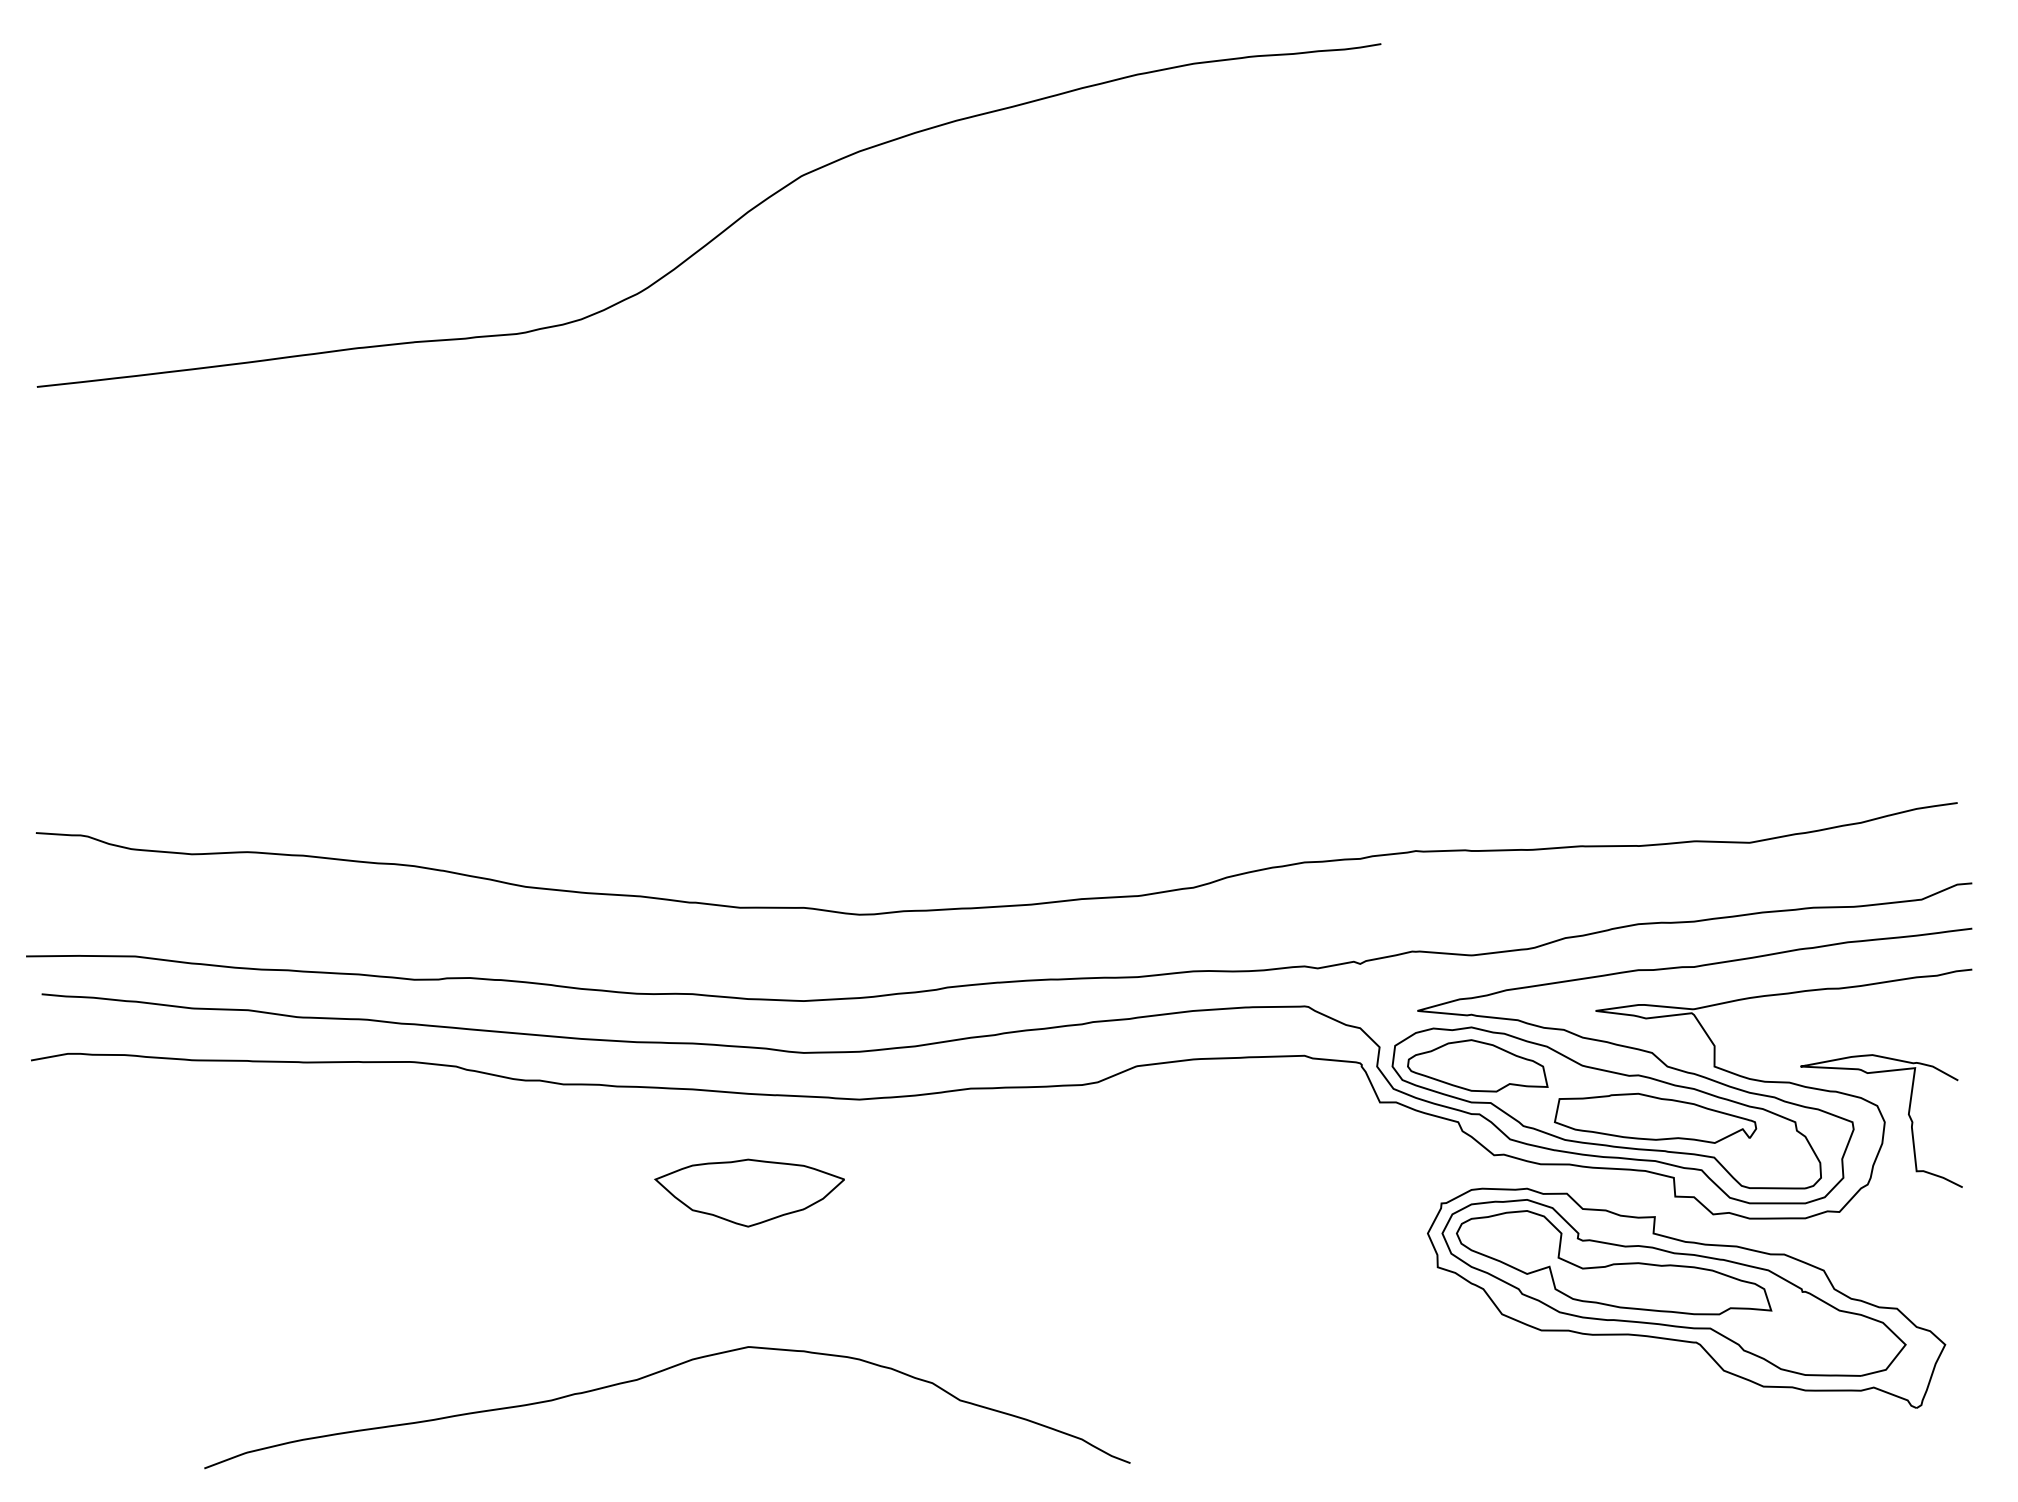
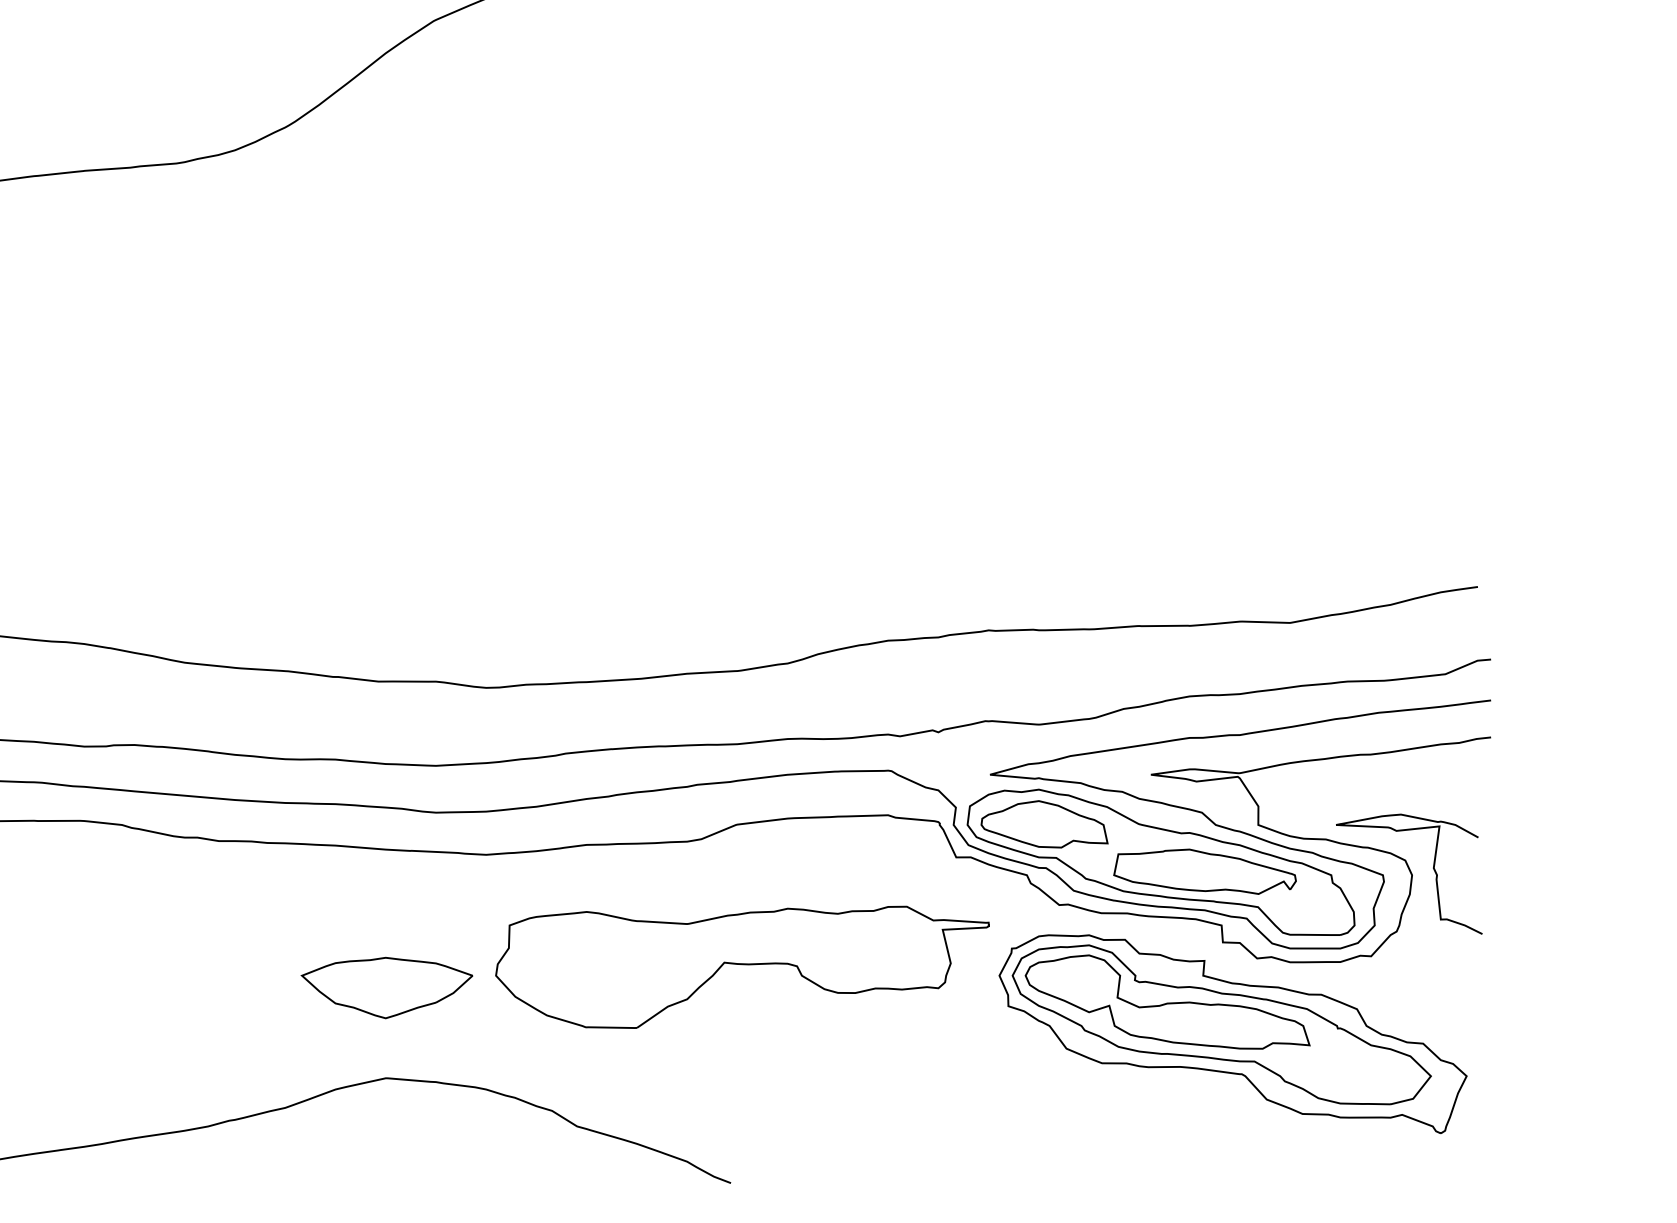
part: (749, 1192) -> (386, 987), moved
part: (1143, 1224) -> (742, 967), added

